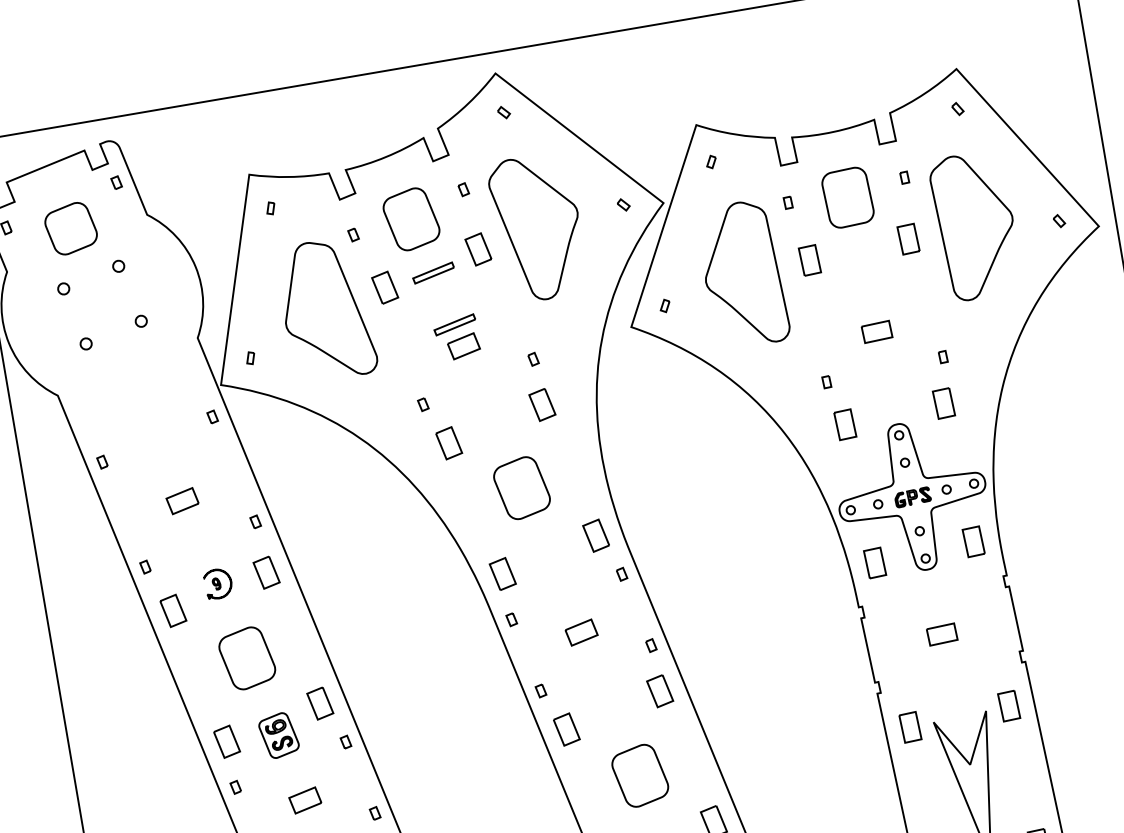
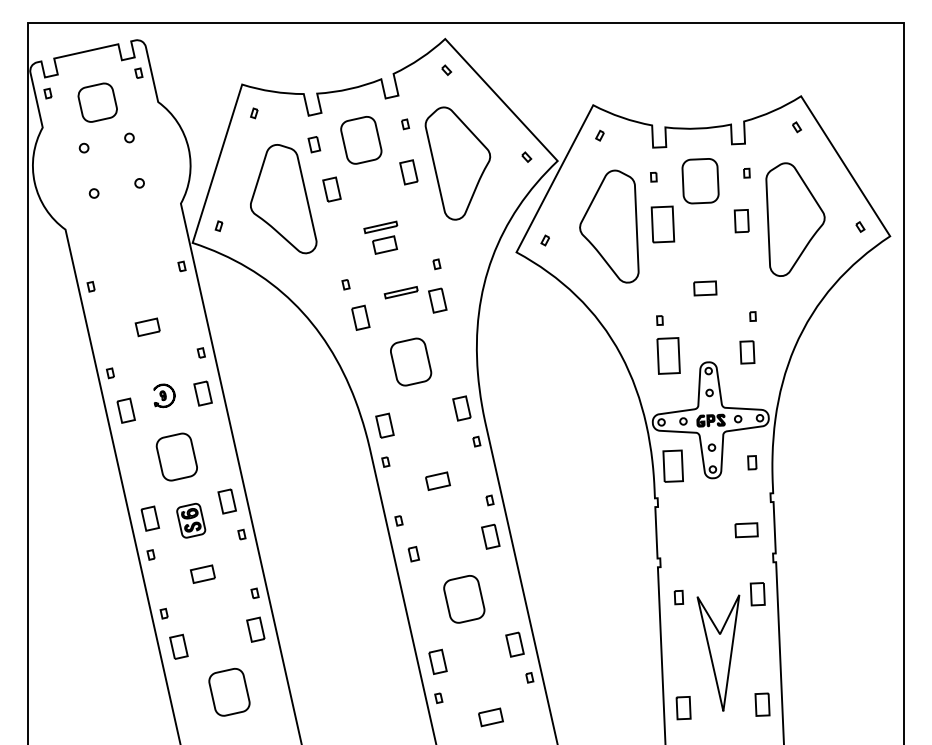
part: (353, 234) -> (314, 144), size x1.6
part: (809, 260) -> (662, 224), size x1.6
part: (432, 273) -> (400, 292), moved
part: (845, 424) -> (668, 355), size x1.6
part: (974, 541) -> (752, 462), size x0.6
part: (875, 563) -> (673, 466), size x1.4
part: (942, 634) -> (746, 530), moved
part: (909, 727) -> (678, 597), size x0.6
part: (566, 730) -> (413, 554), size x0.6

